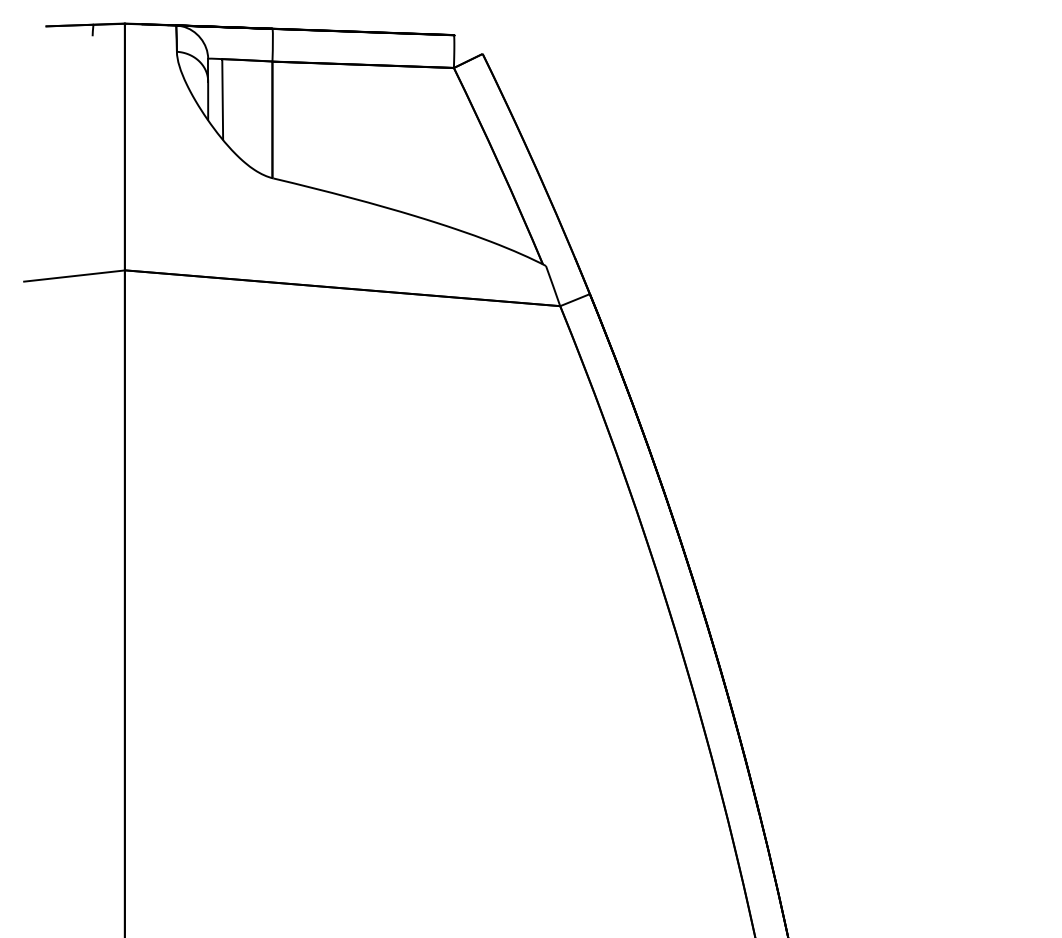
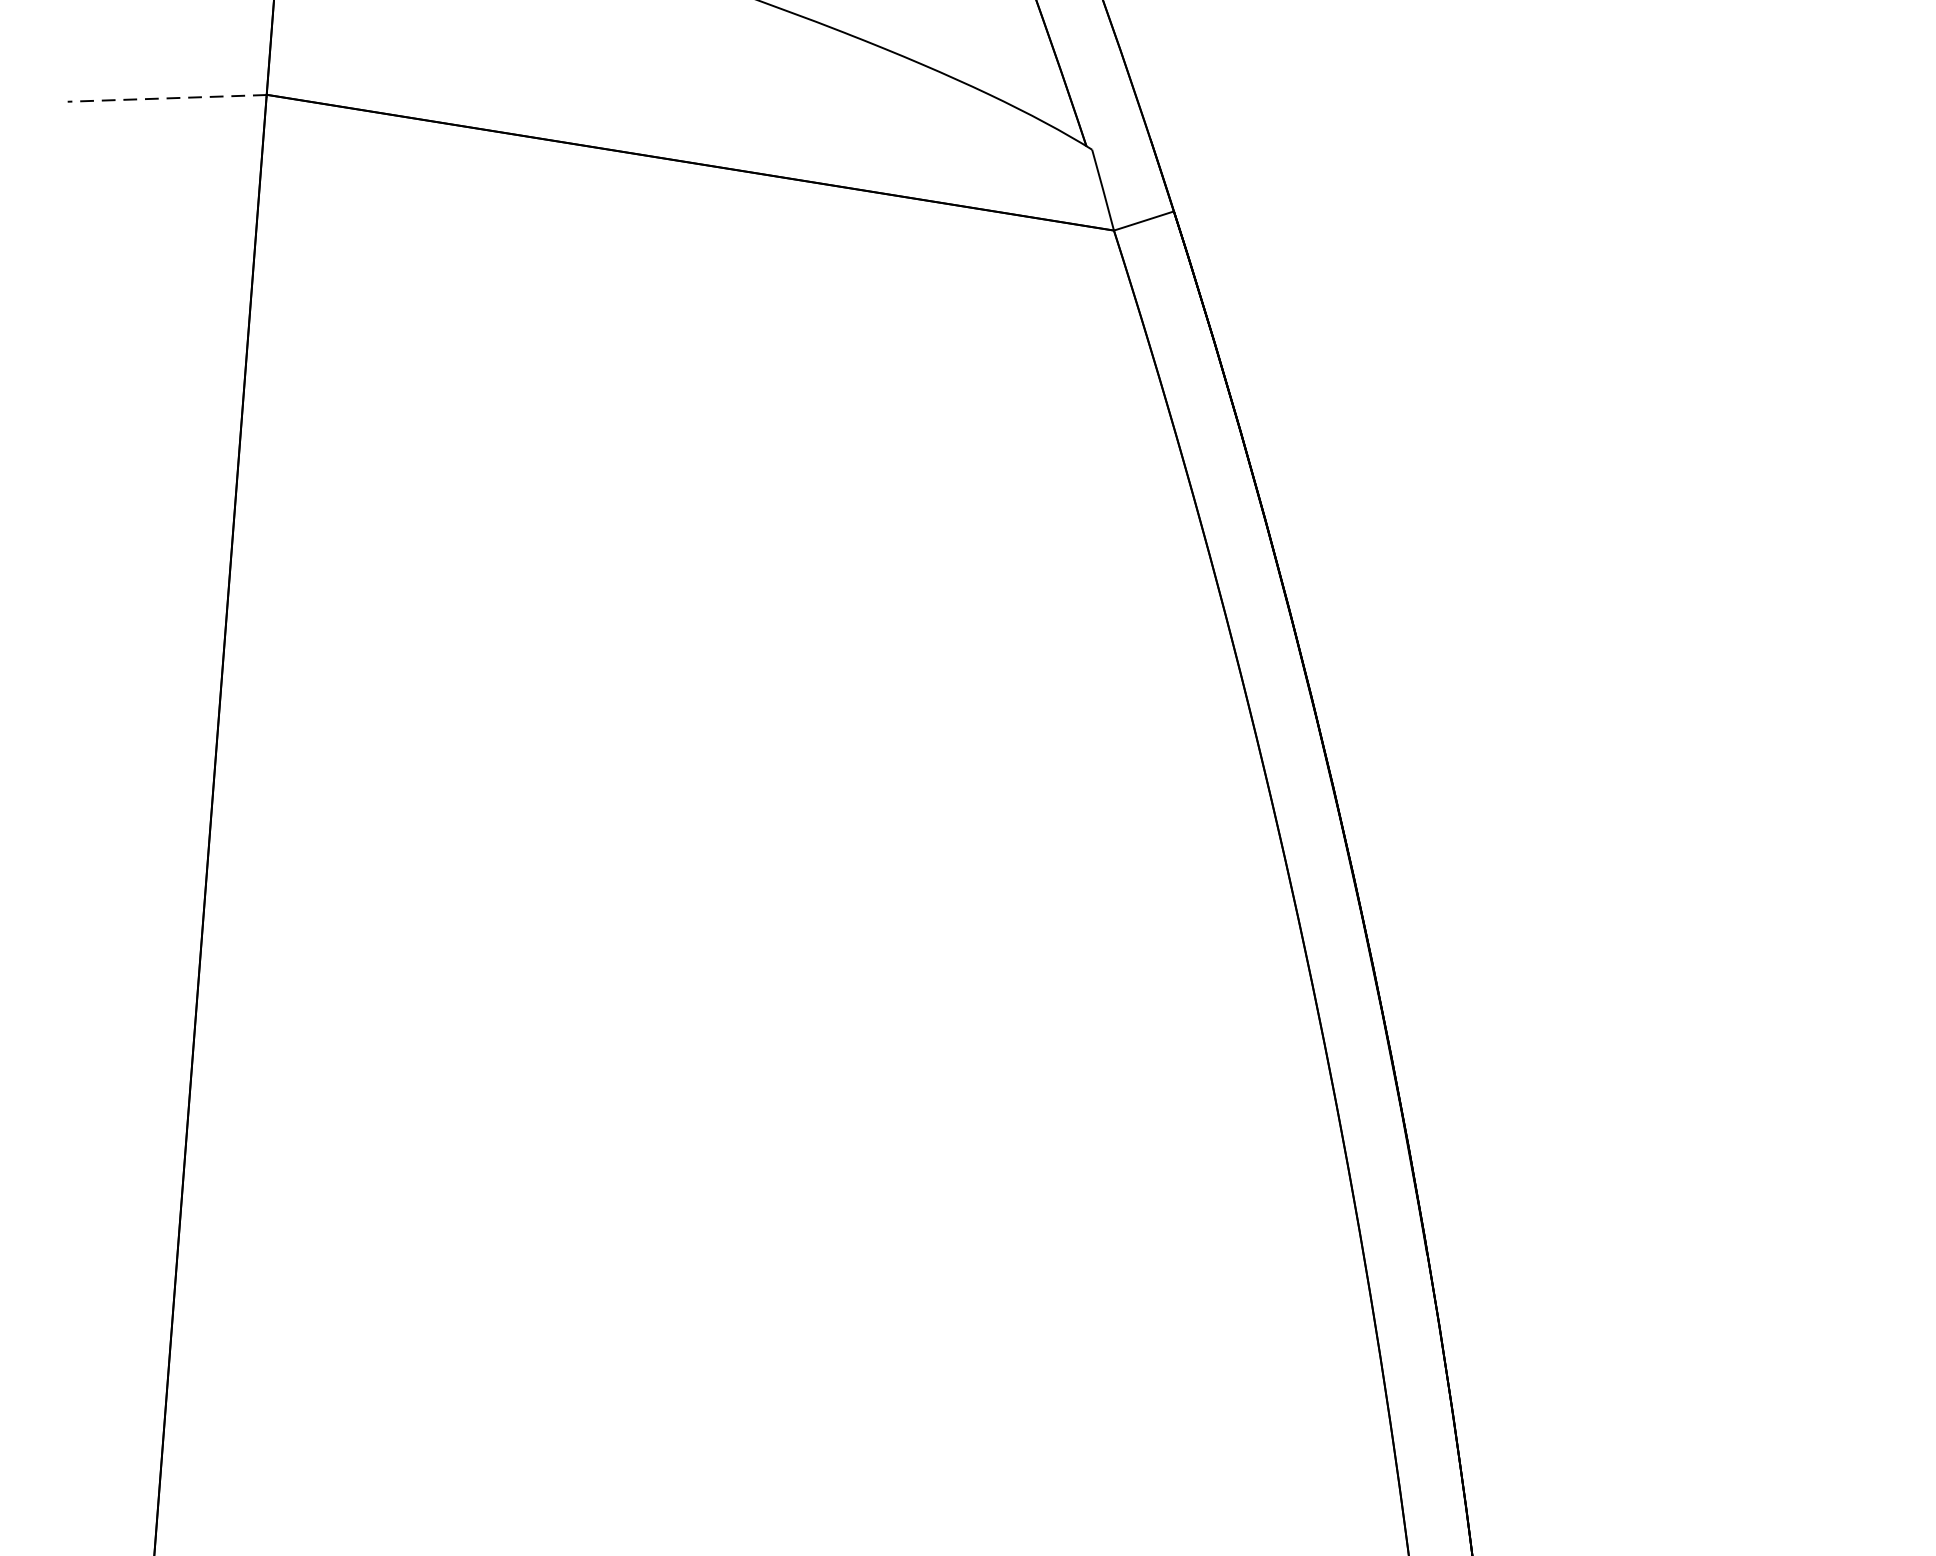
line: (74, 276) -> (167, 99), solid -> dashed

